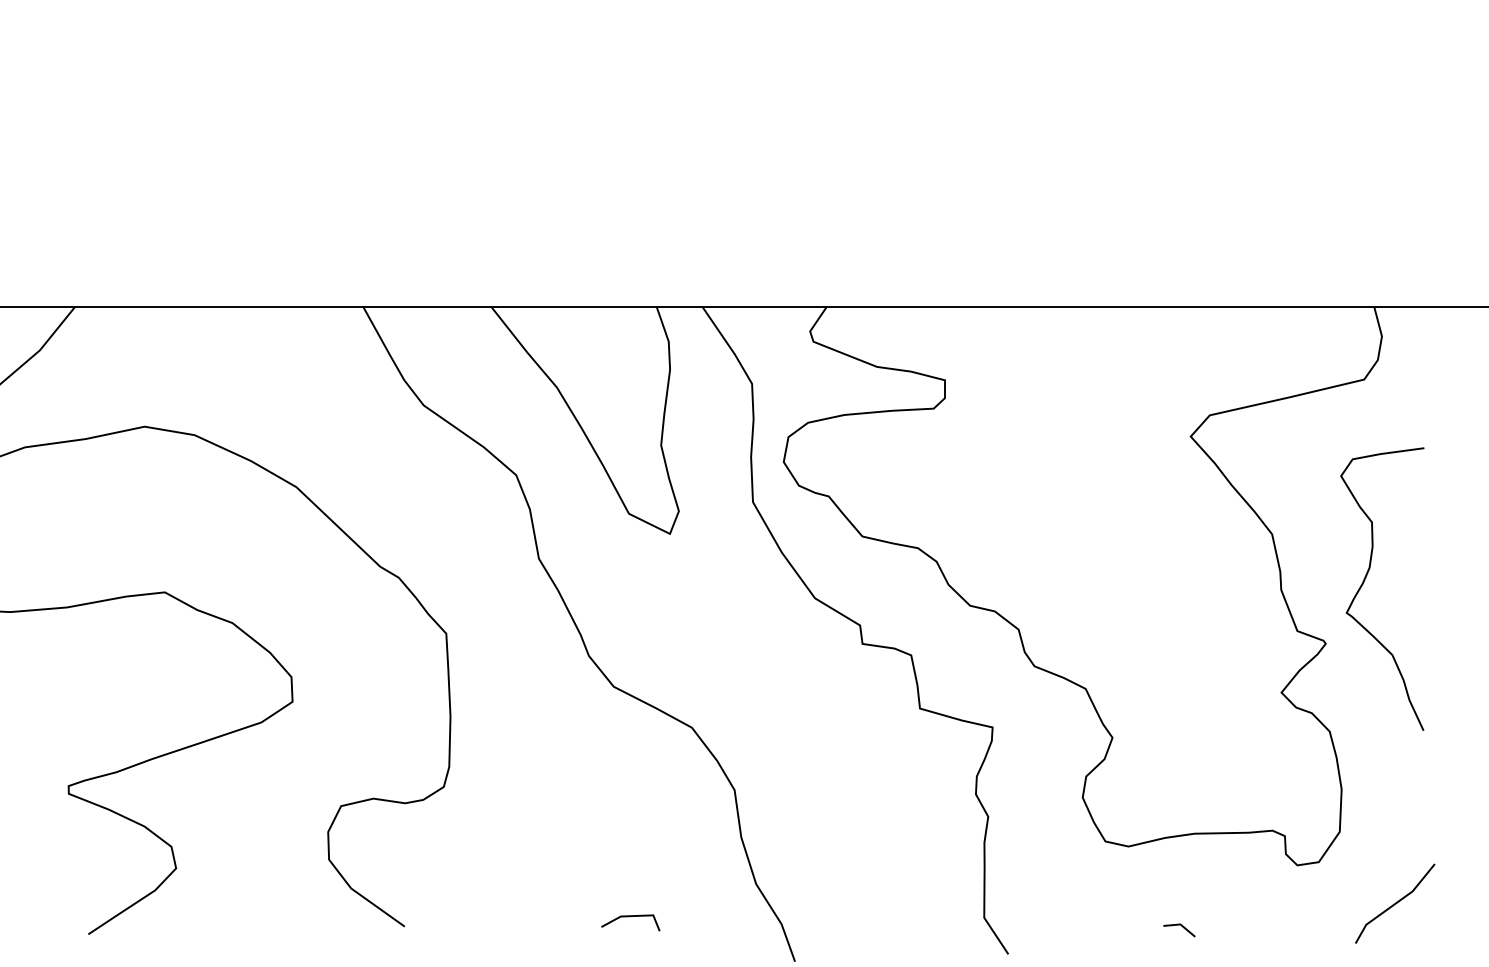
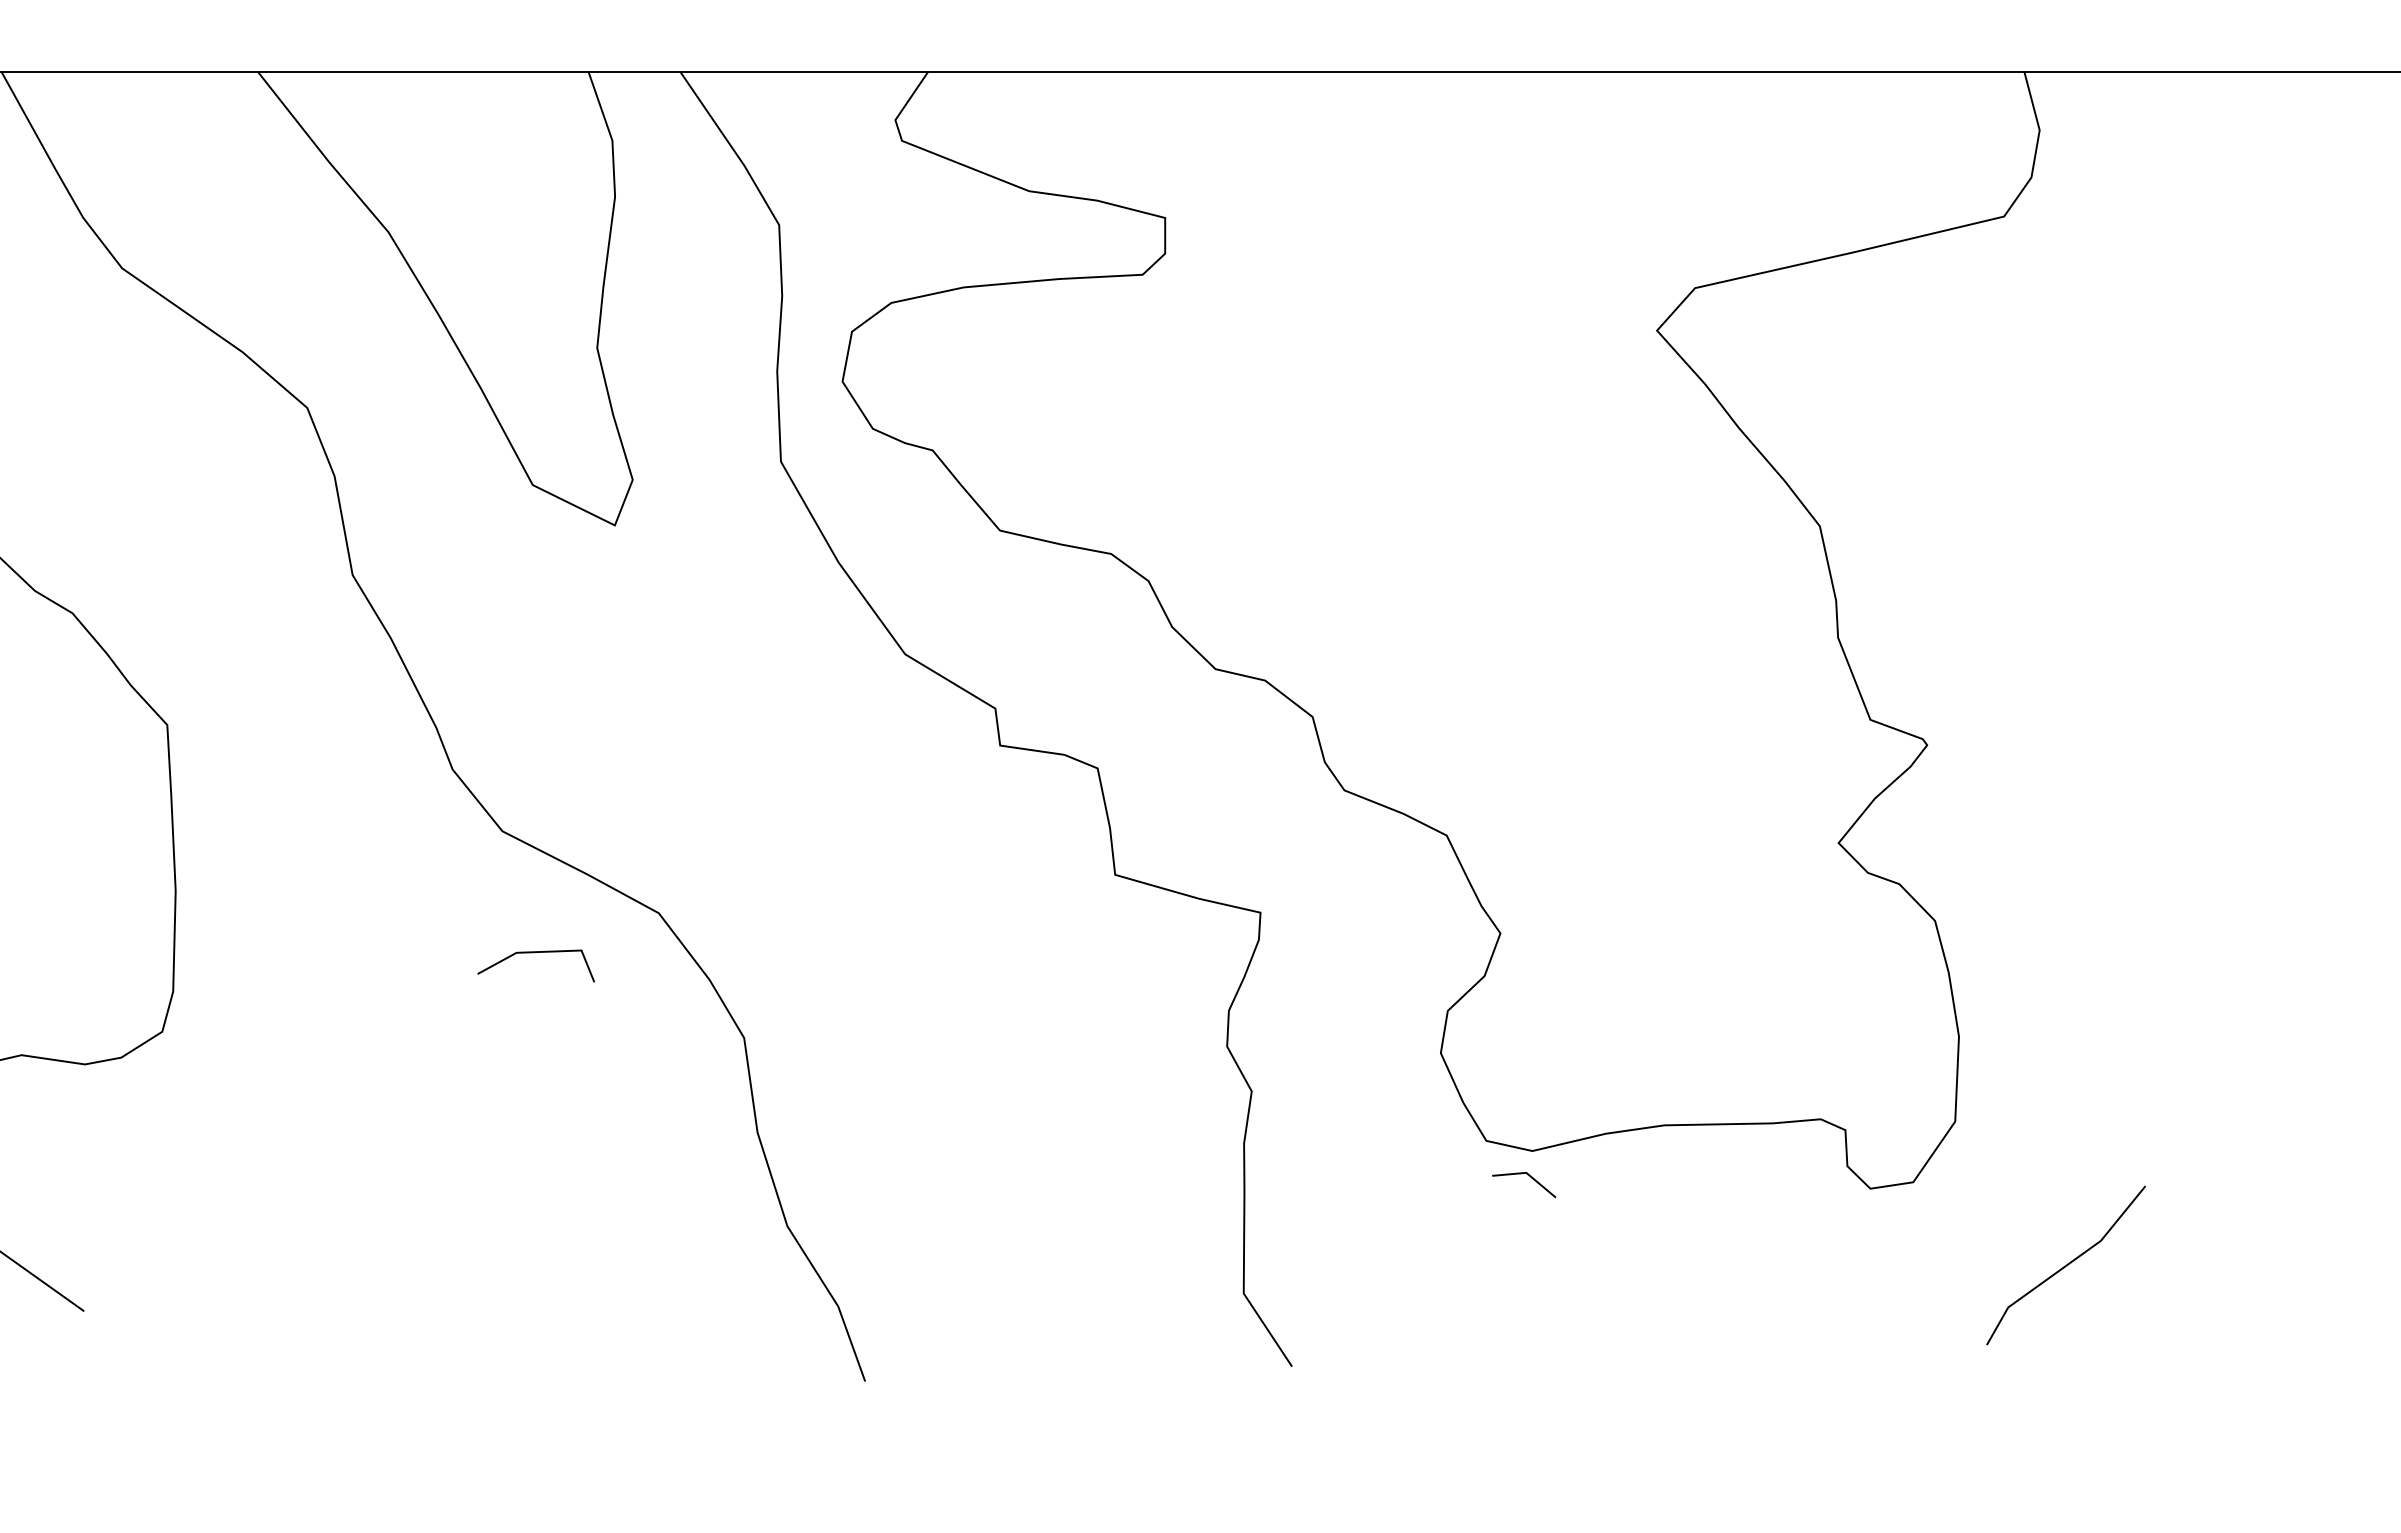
curve: (1365, 580) -> (2006, 618), removed
line: (630, 917) -> (535, 954), moved
line: (1182, 927) -> (1530, 1178), moved

